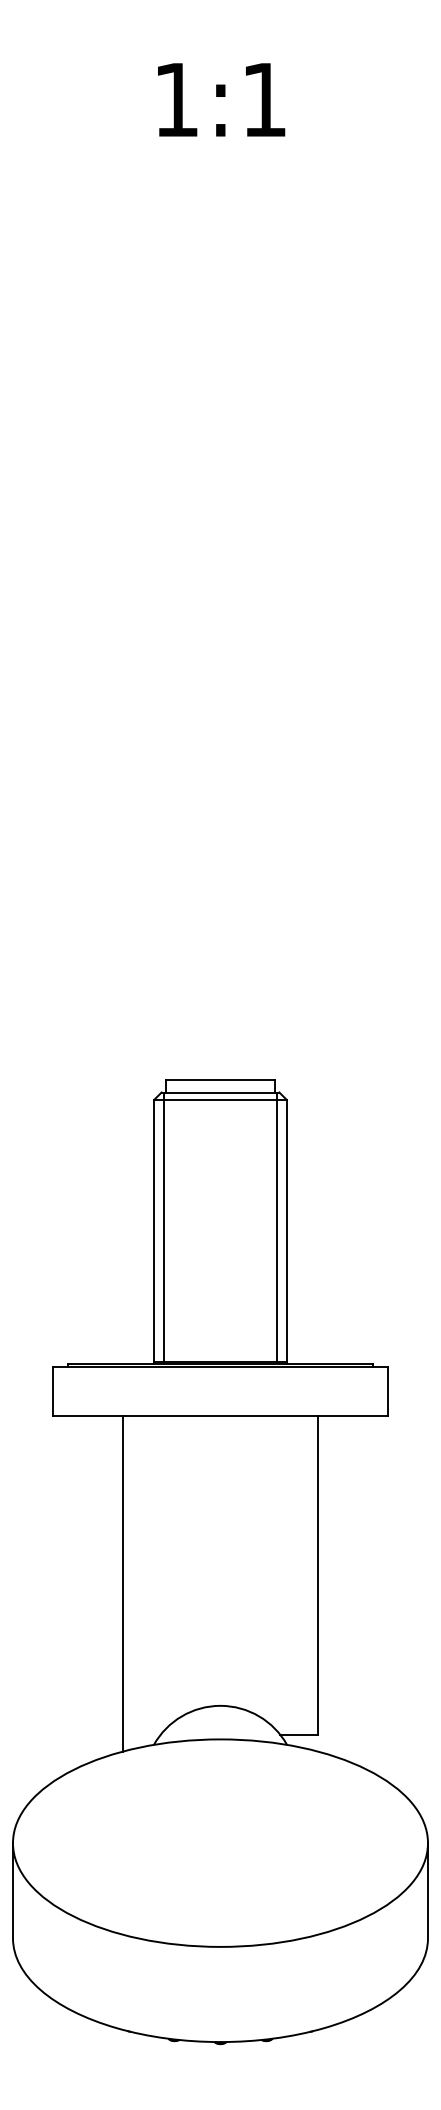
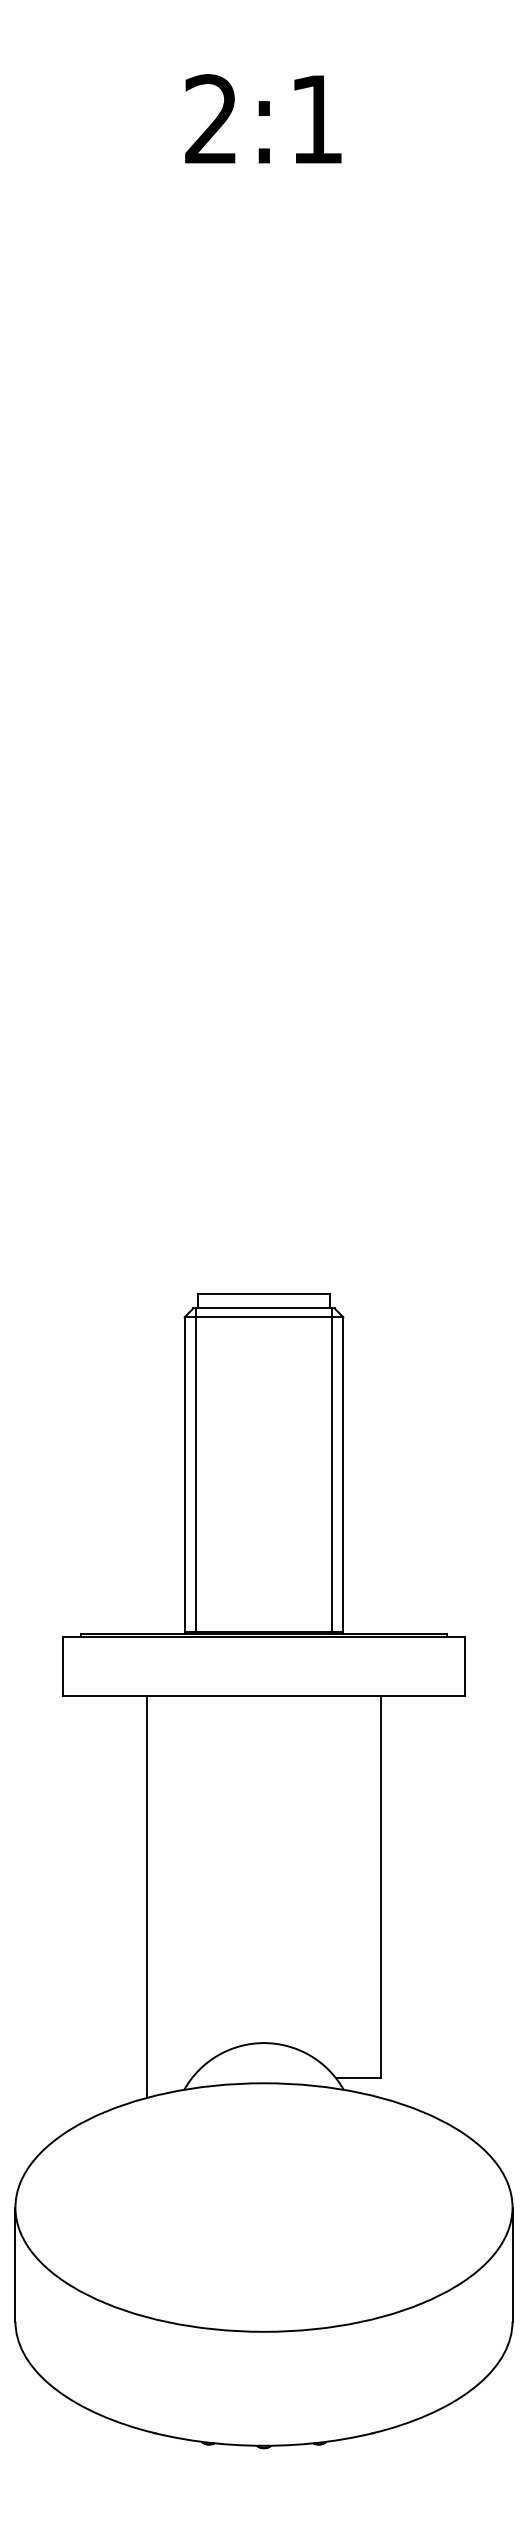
text: (175, 99) -> (210, 119), 1:1 -> 2:1

